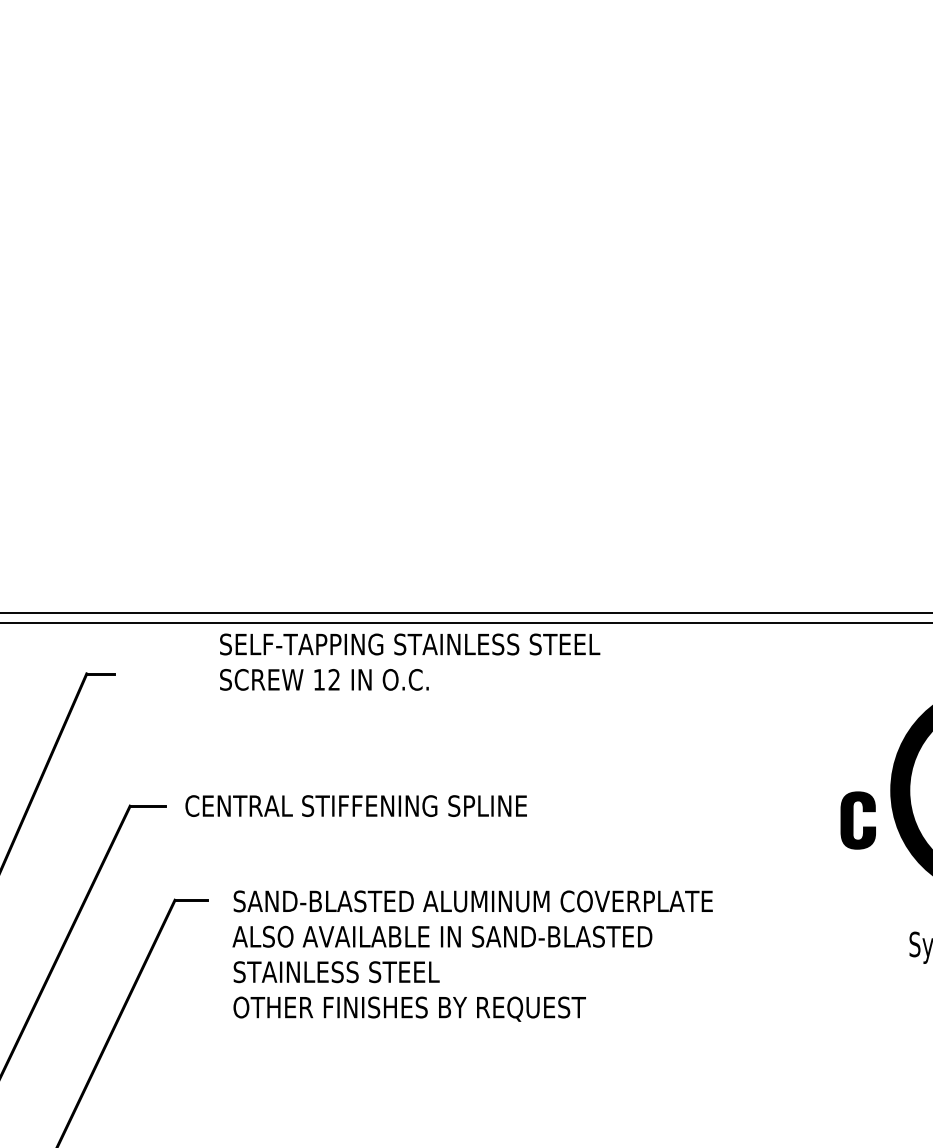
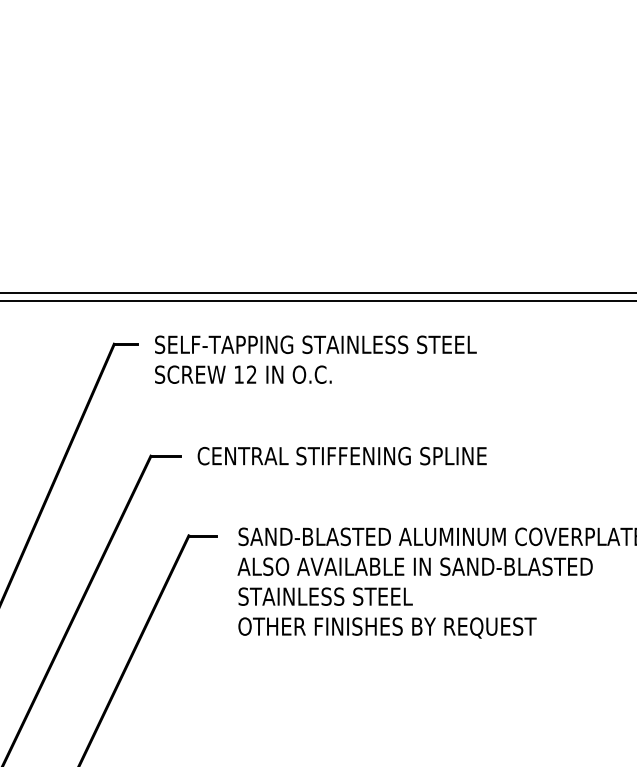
text: (410, 661) -> (316, 359), moved

